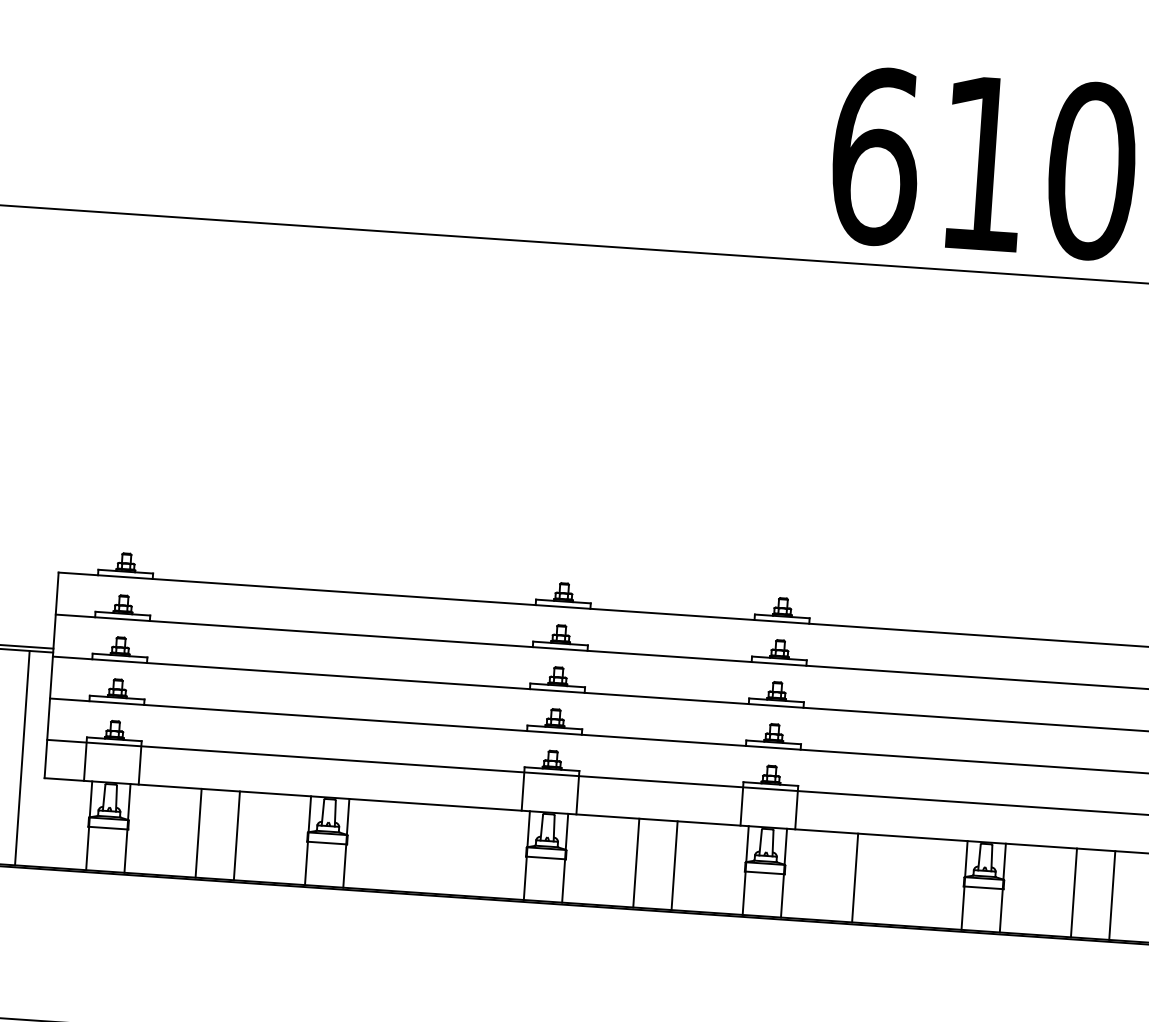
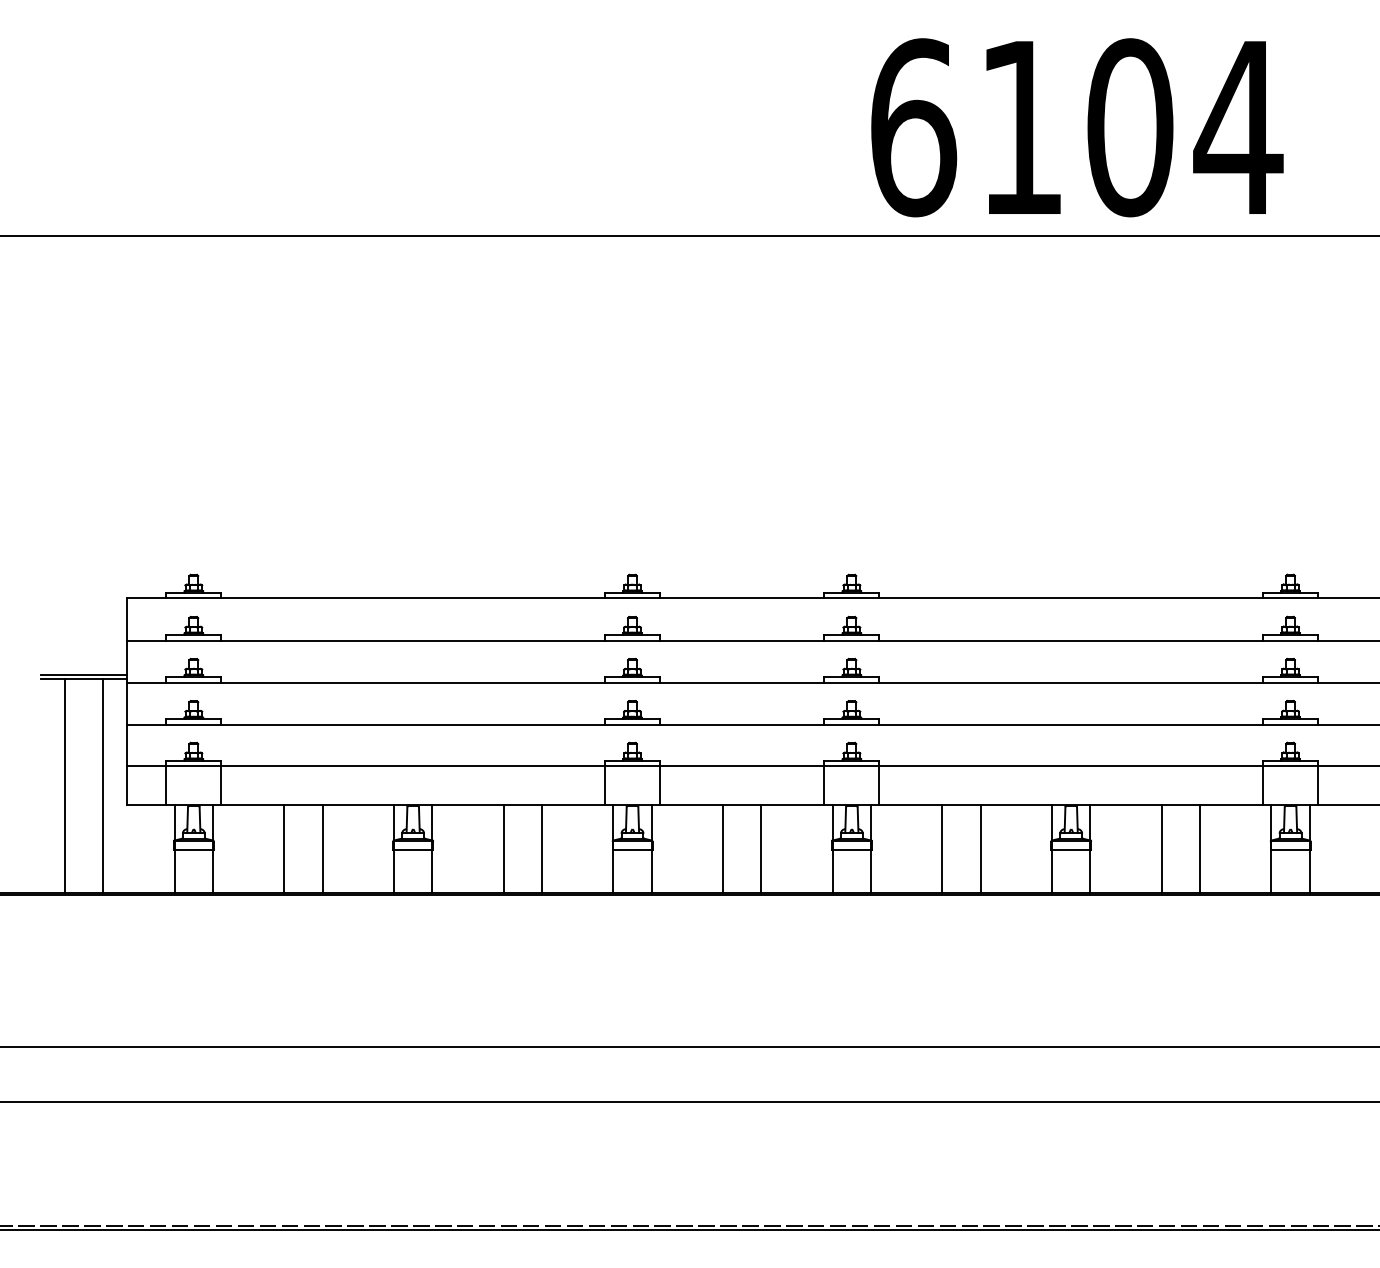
line: (417, 847) -> (503, 848), added
line: (456, 850) -> (542, 848), added
line: (893, 880) -> (980, 848), added

